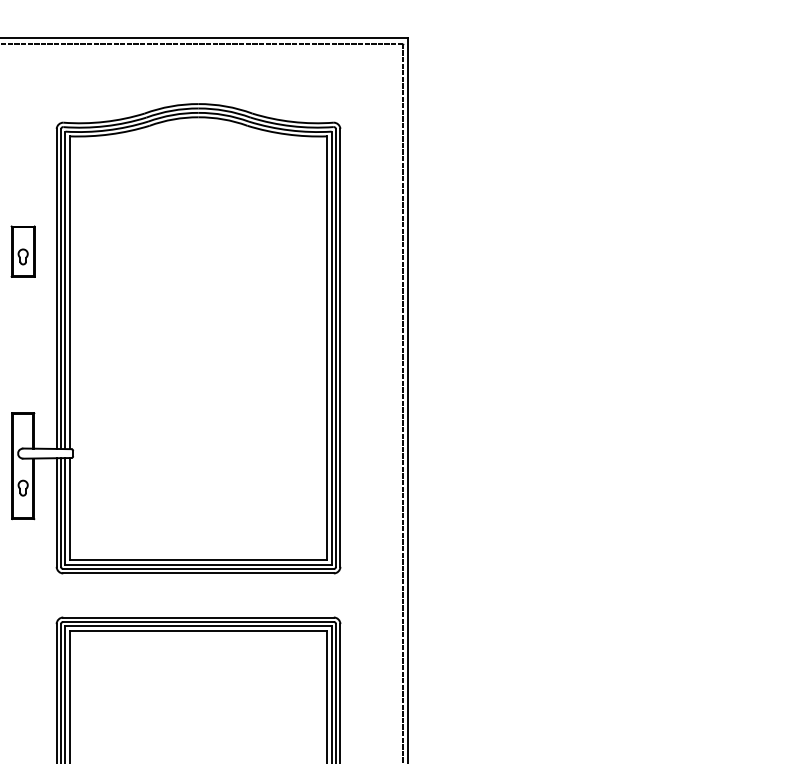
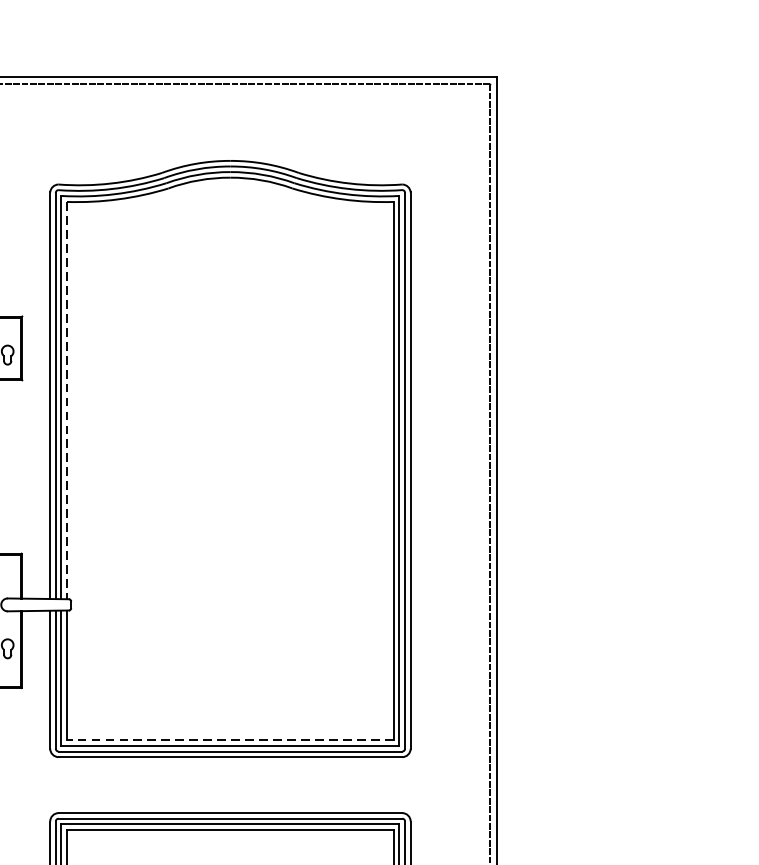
line: (69, 293) -> (66, 401), solid -> dashed
line: (198, 560) -> (230, 740), solid -> dashed

